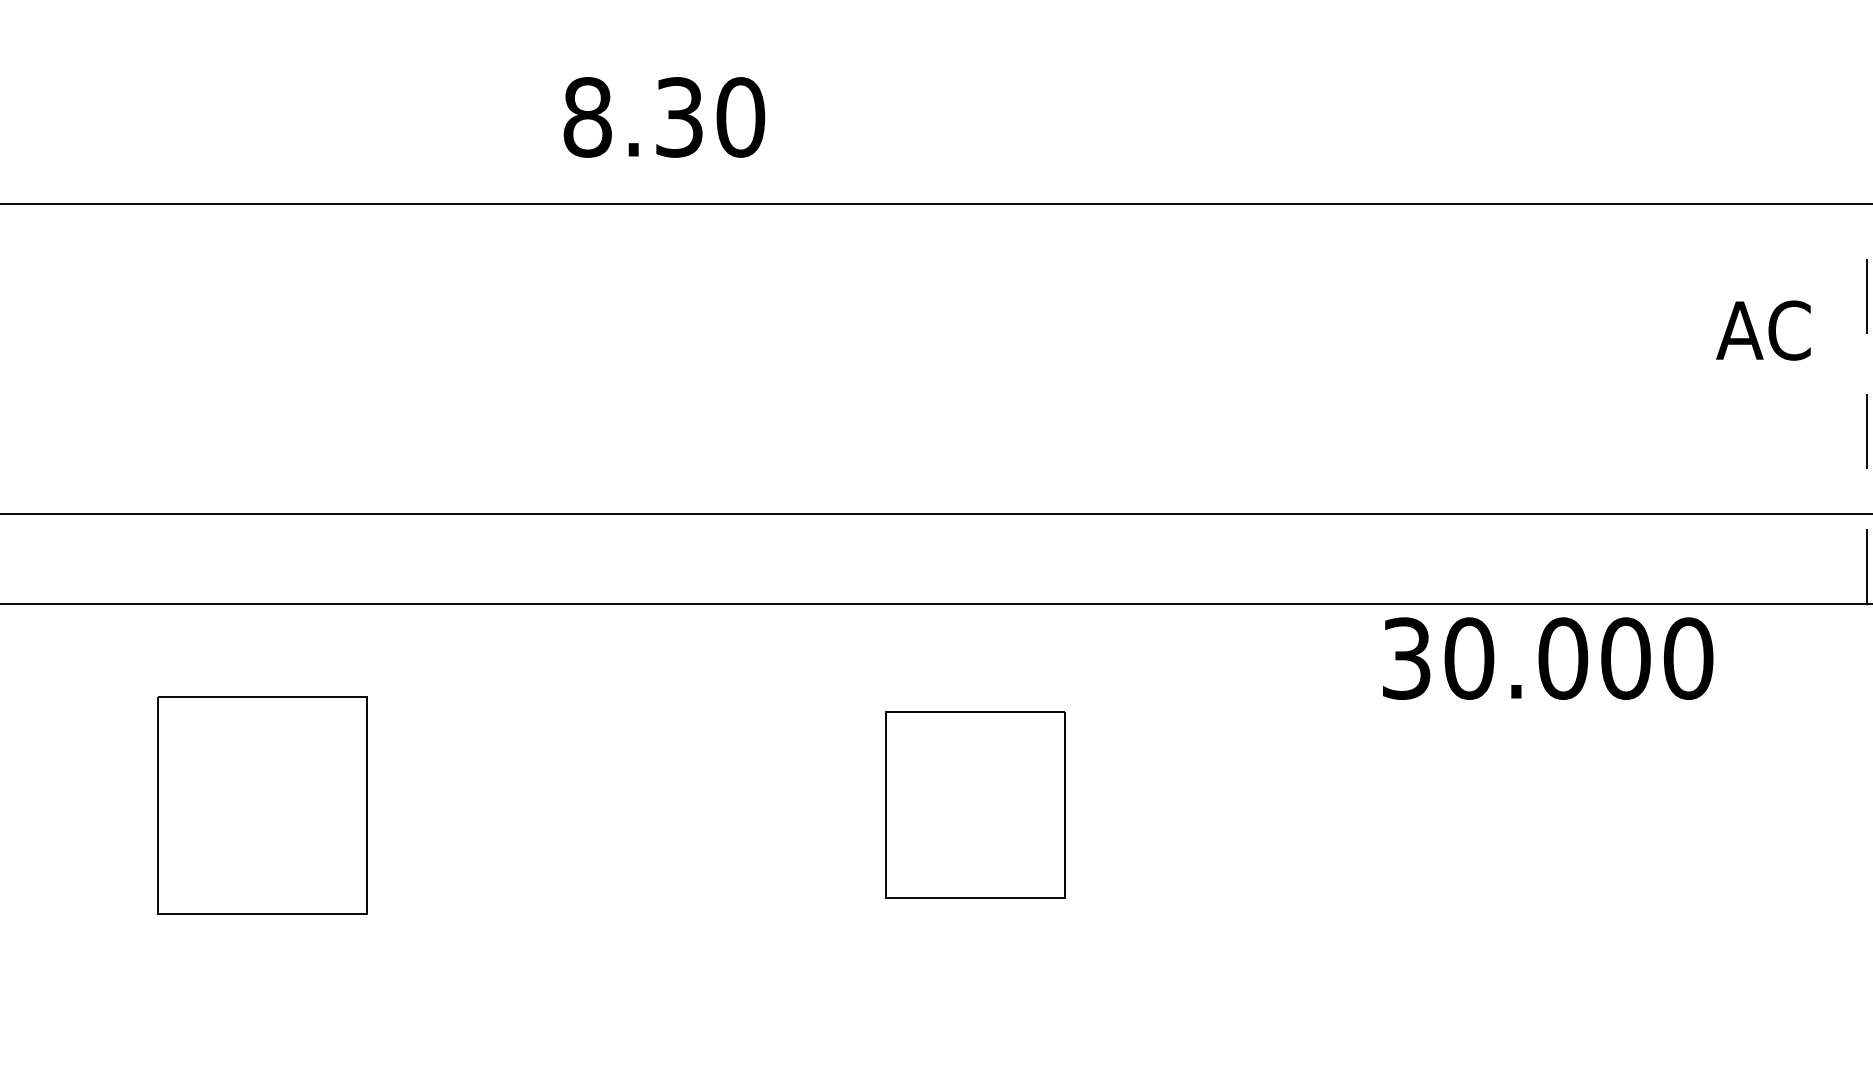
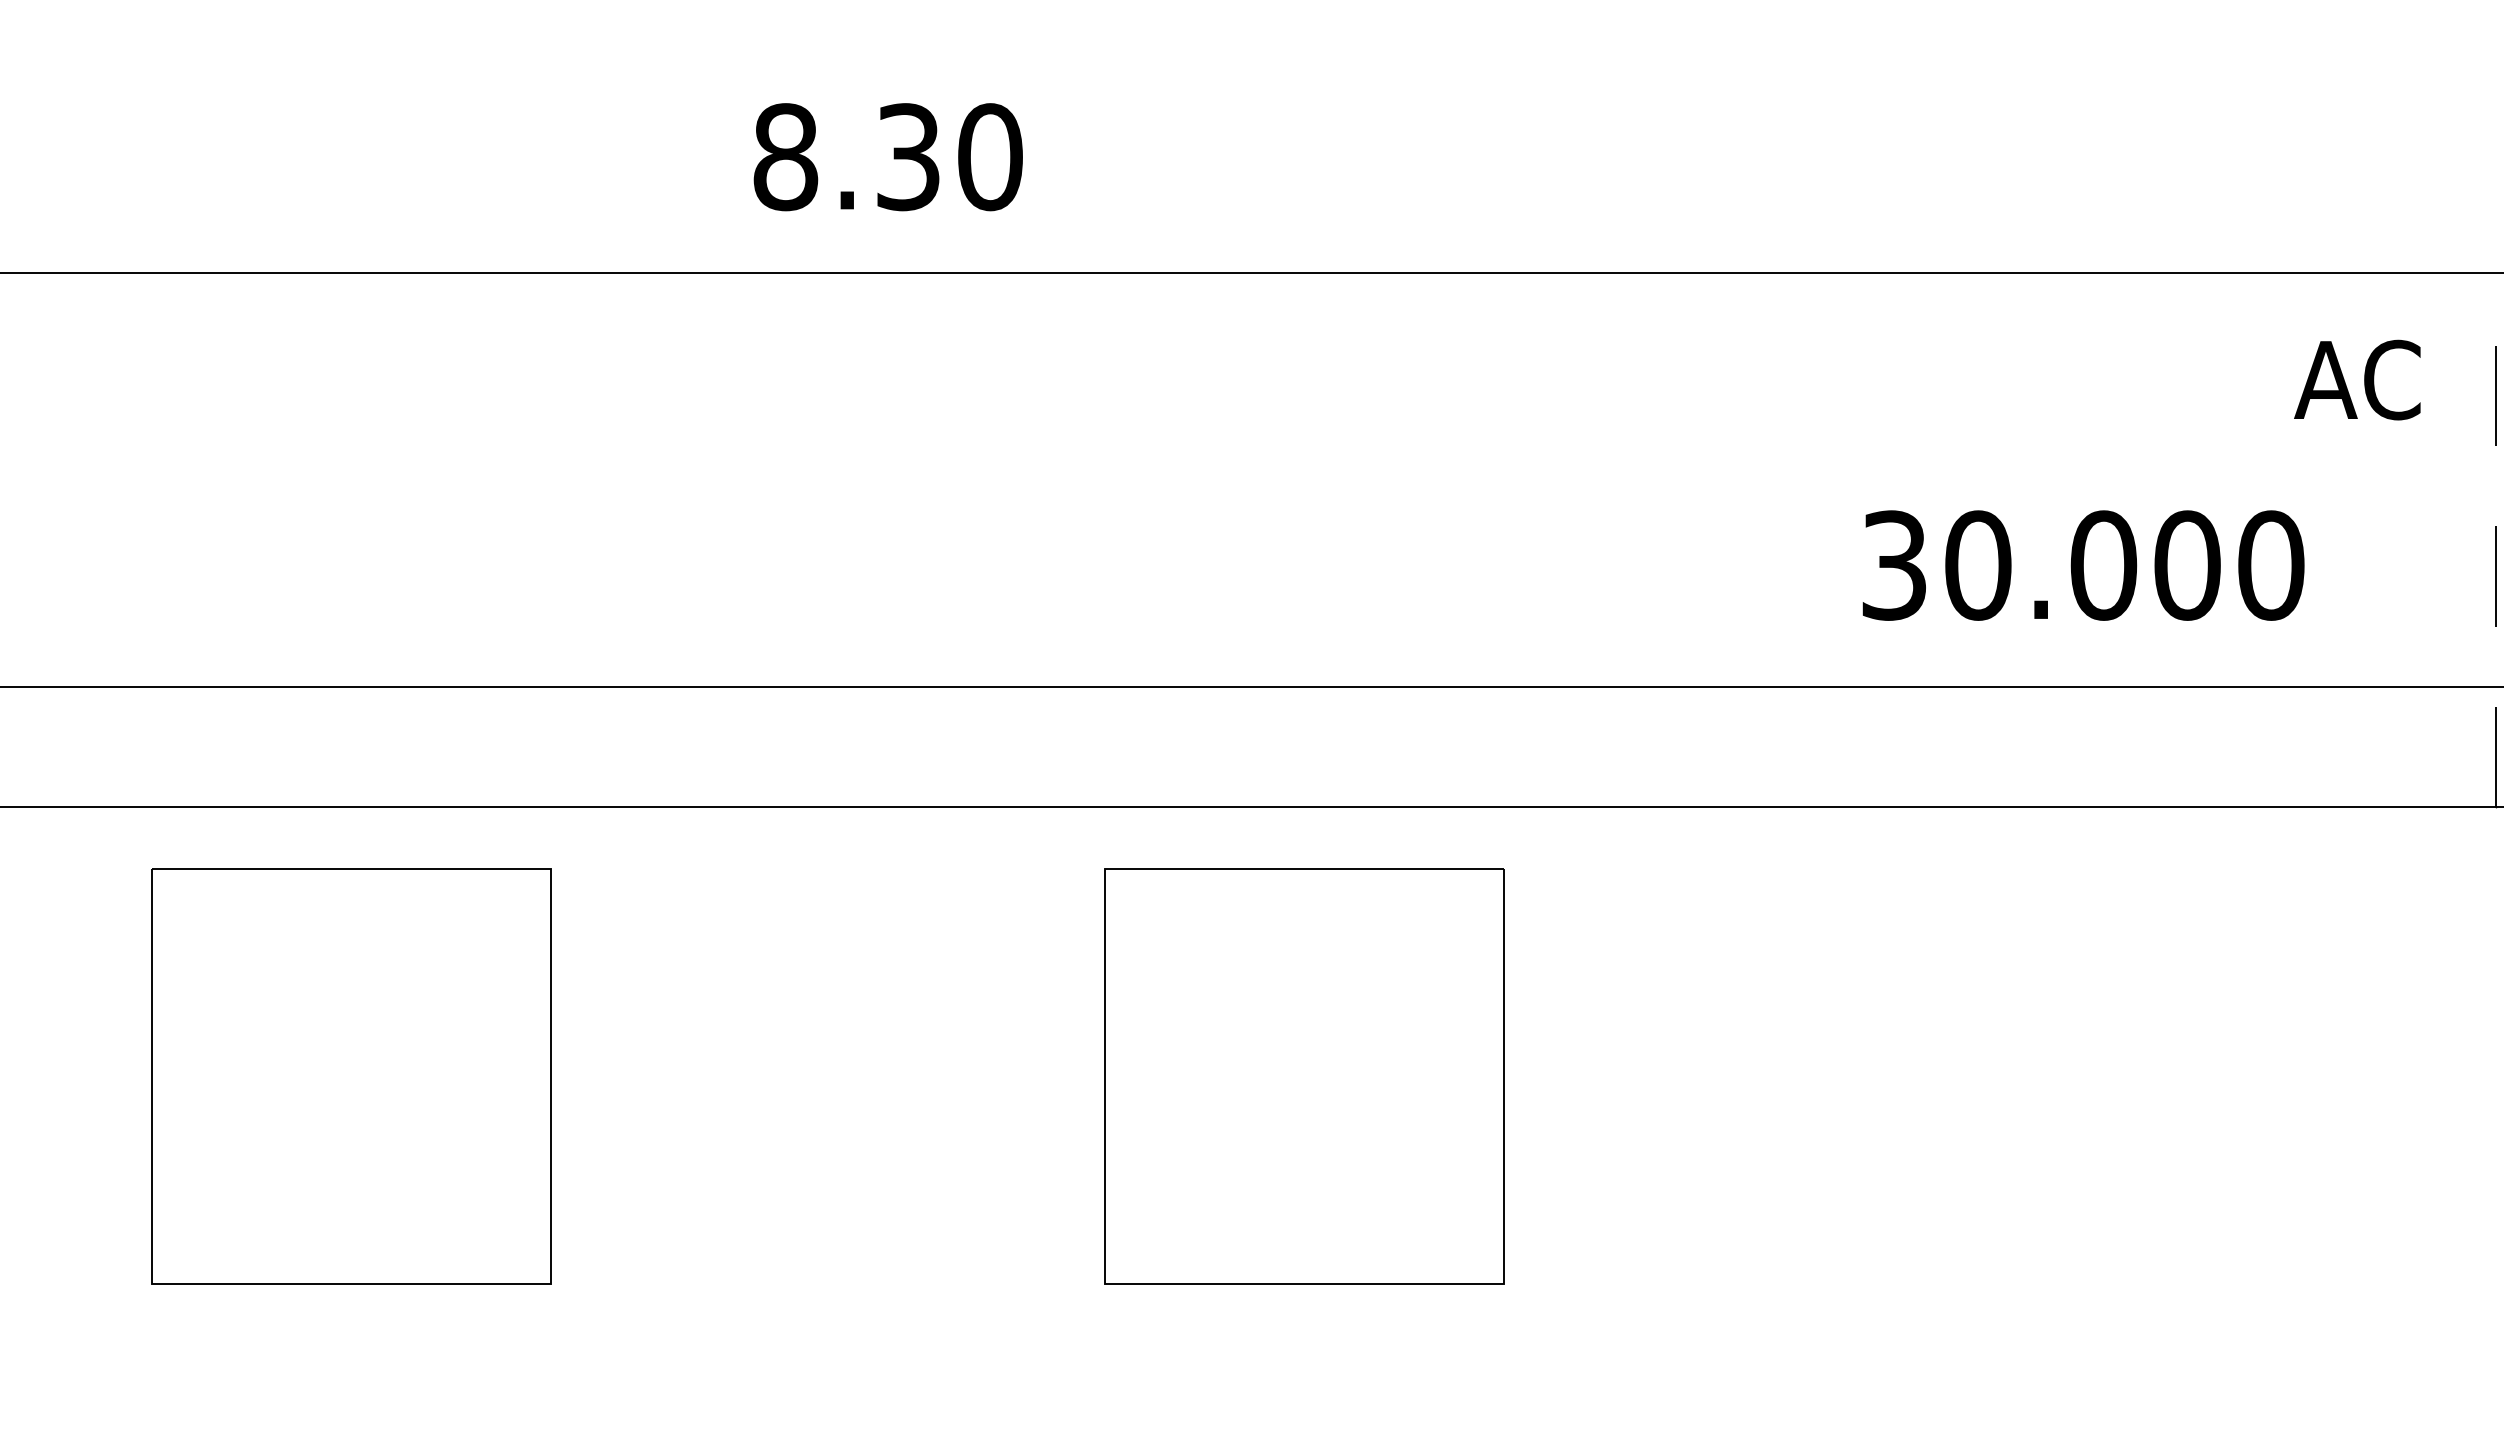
text: (1763, 330) -> (2357, 379), moved
text: (1548, 658) -> (2083, 565), moved
part: (262, 805) -> (351, 1076), size x1.43
part: (975, 805) -> (1304, 1076), size x1.67

